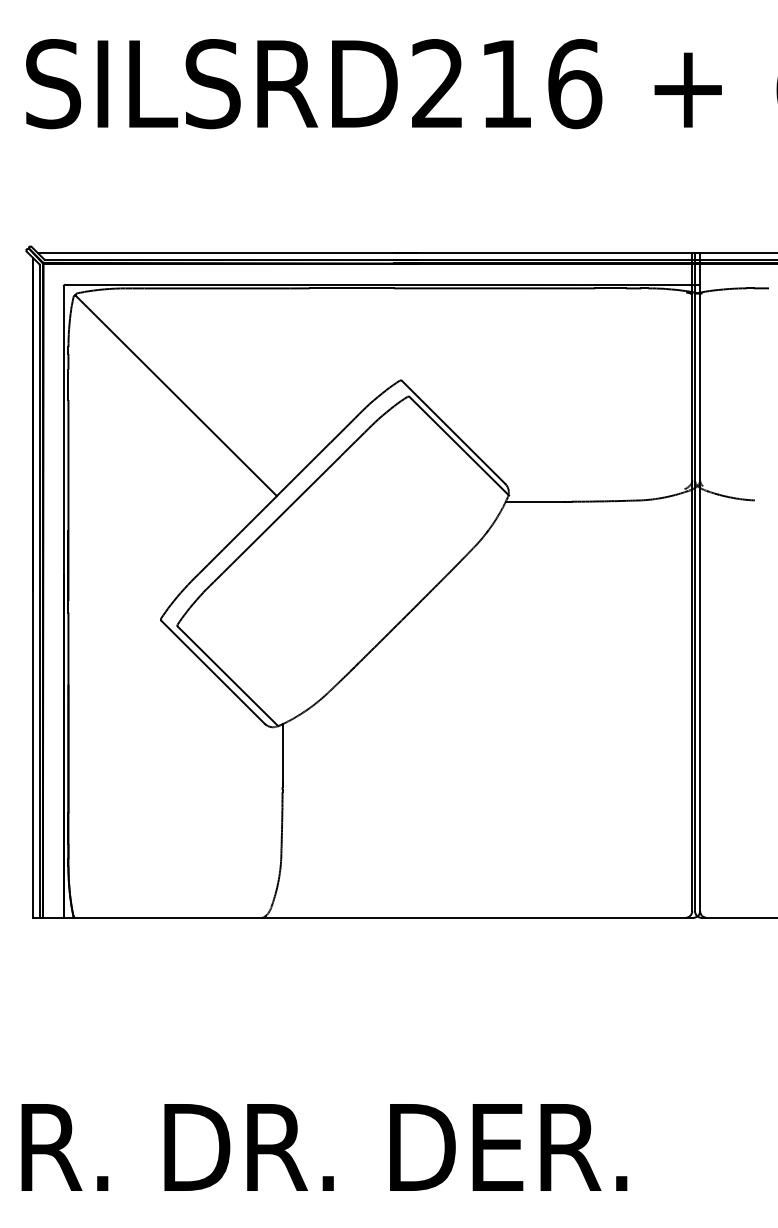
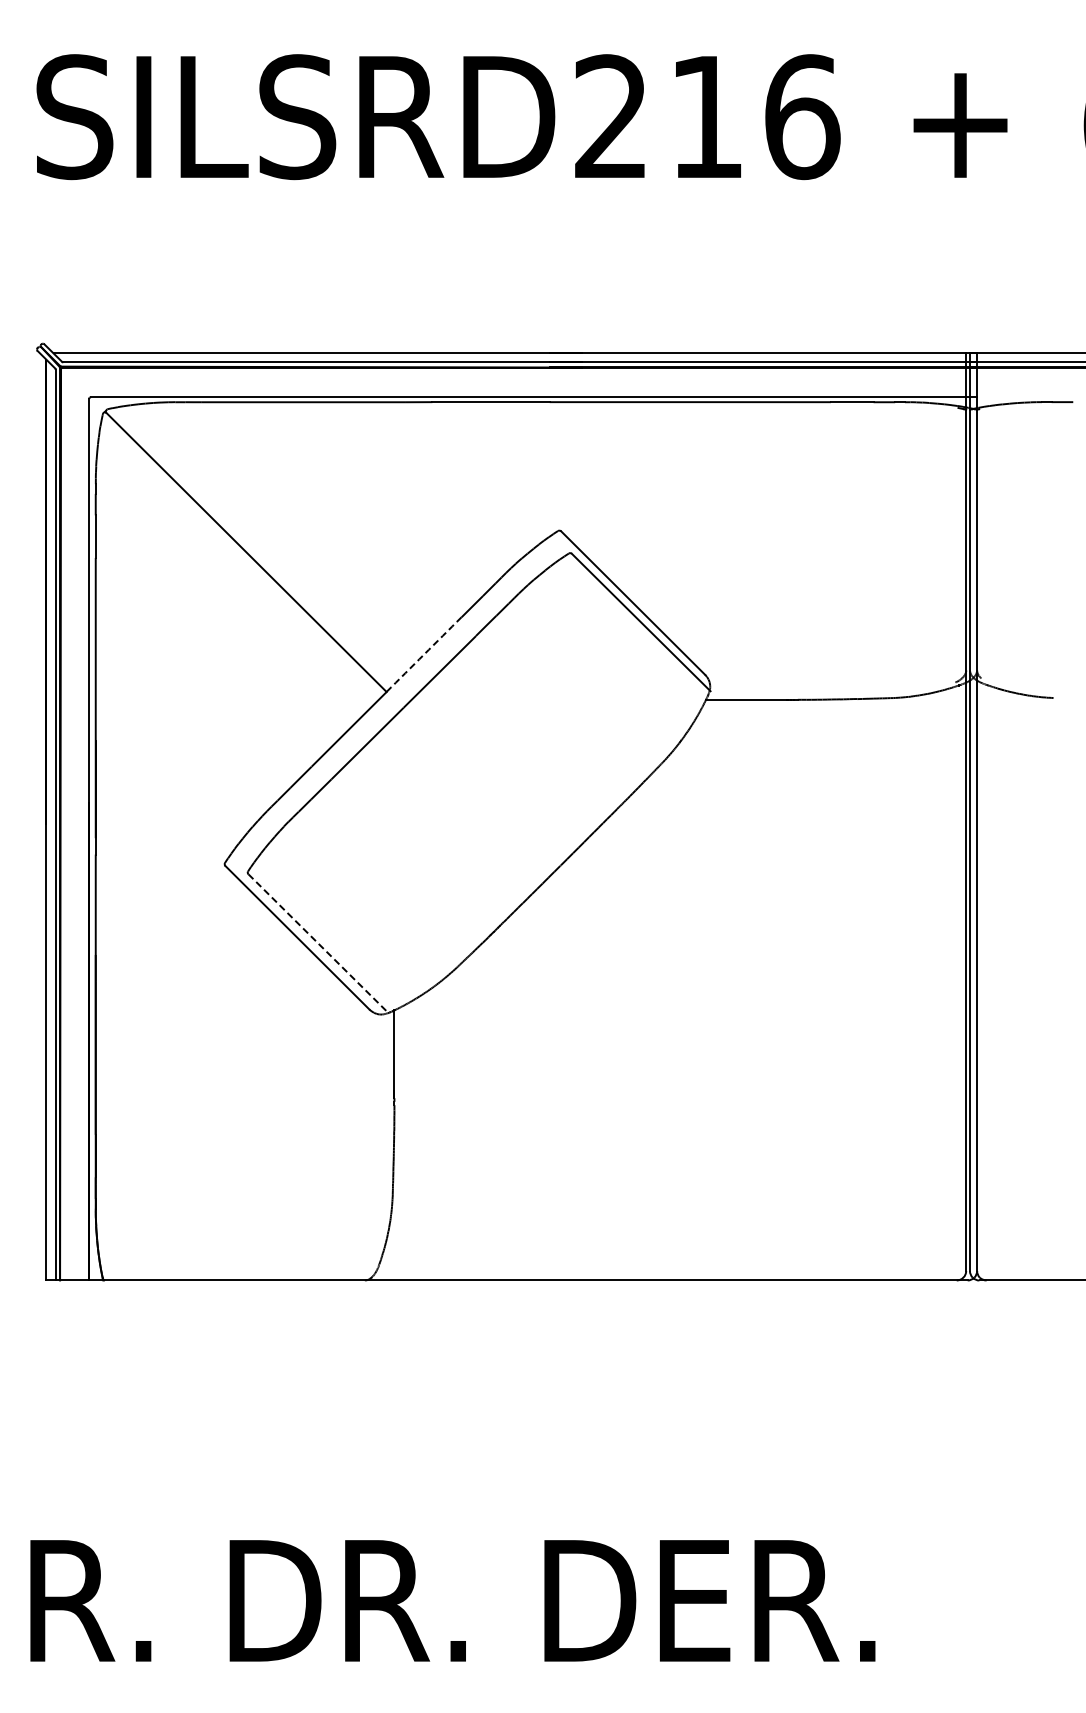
arc: (304, 469) -> (424, 654), solid -> dashed
line: (227, 675) -> (317, 942), solid -> dashed

